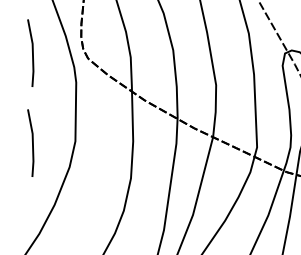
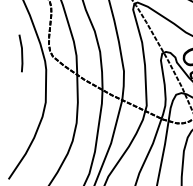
line: (31, 143) -> (21, 103), removed

